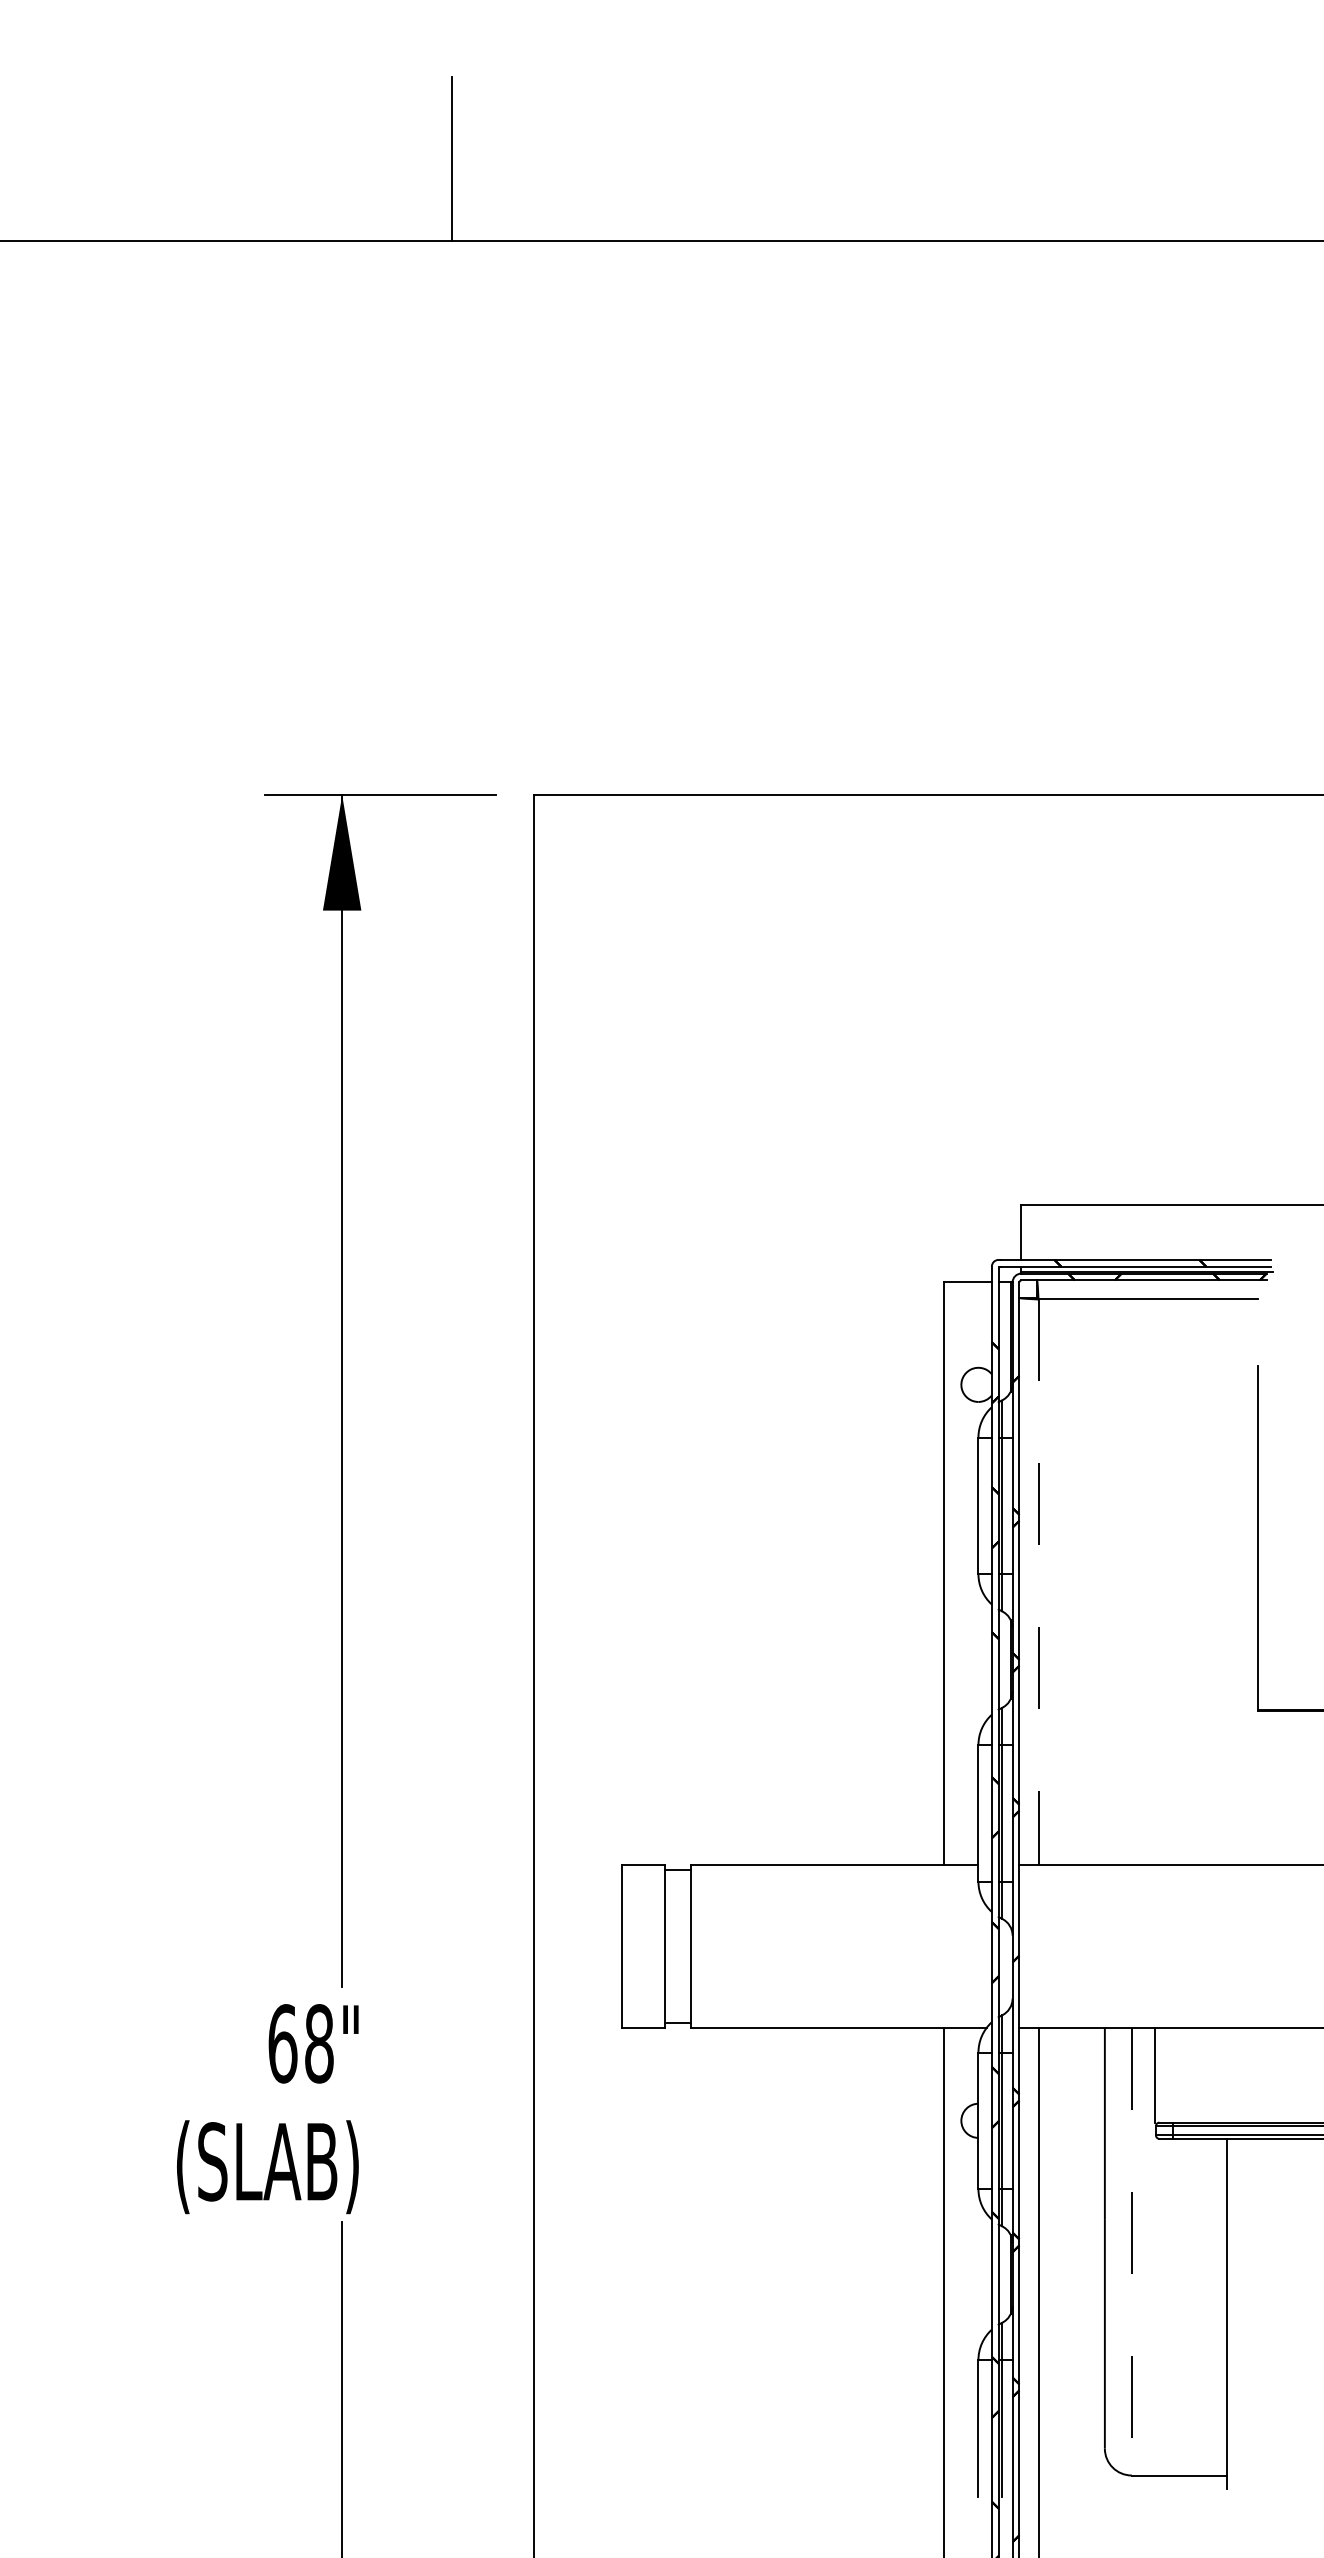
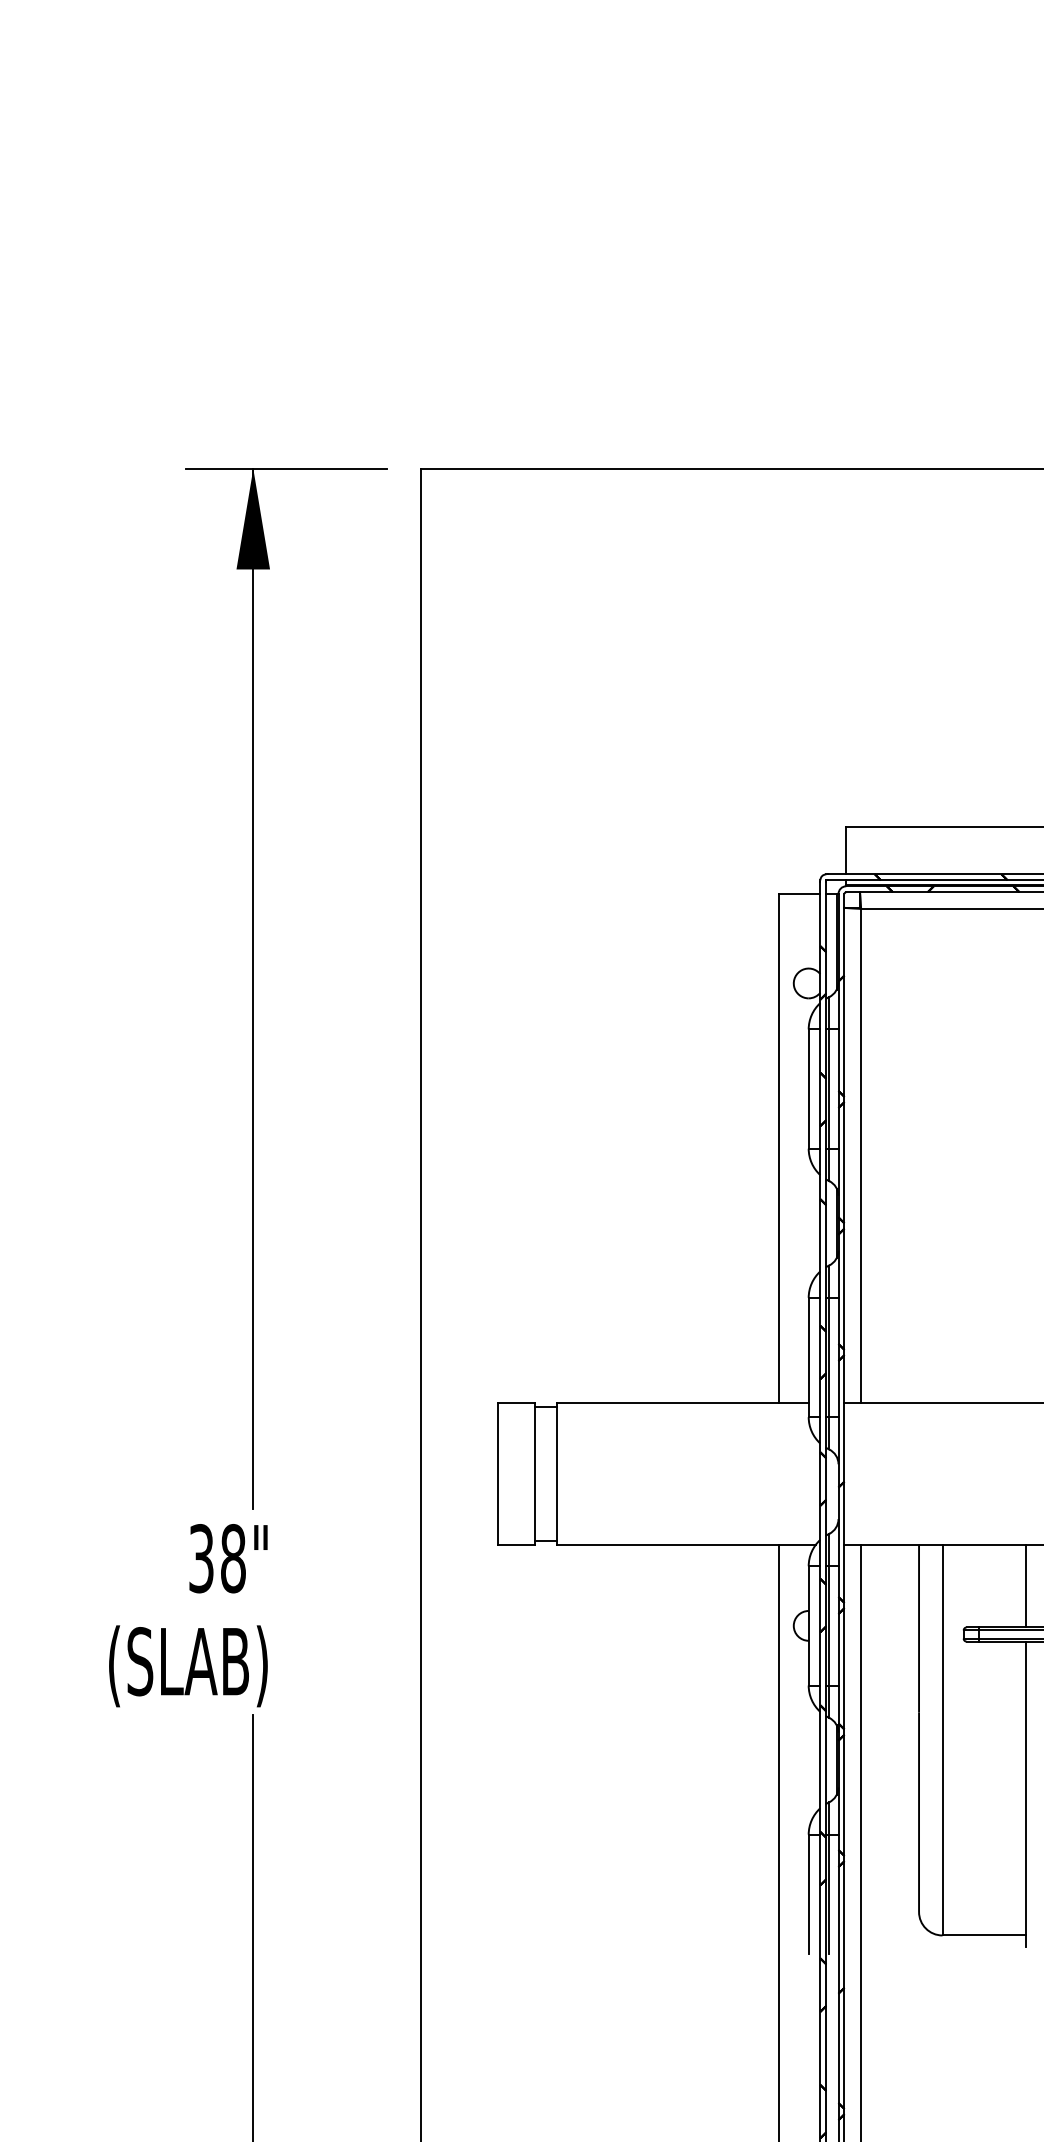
line: (1038, 1582) -> (861, 1155), dashed -> solid
text: (282, 2043) -> (201, 1558), 68" -> 38"
line: (1155, 2074) -> (1026, 1585), moved
line: (1131, 2251) -> (942, 1739), dashed -> solid

